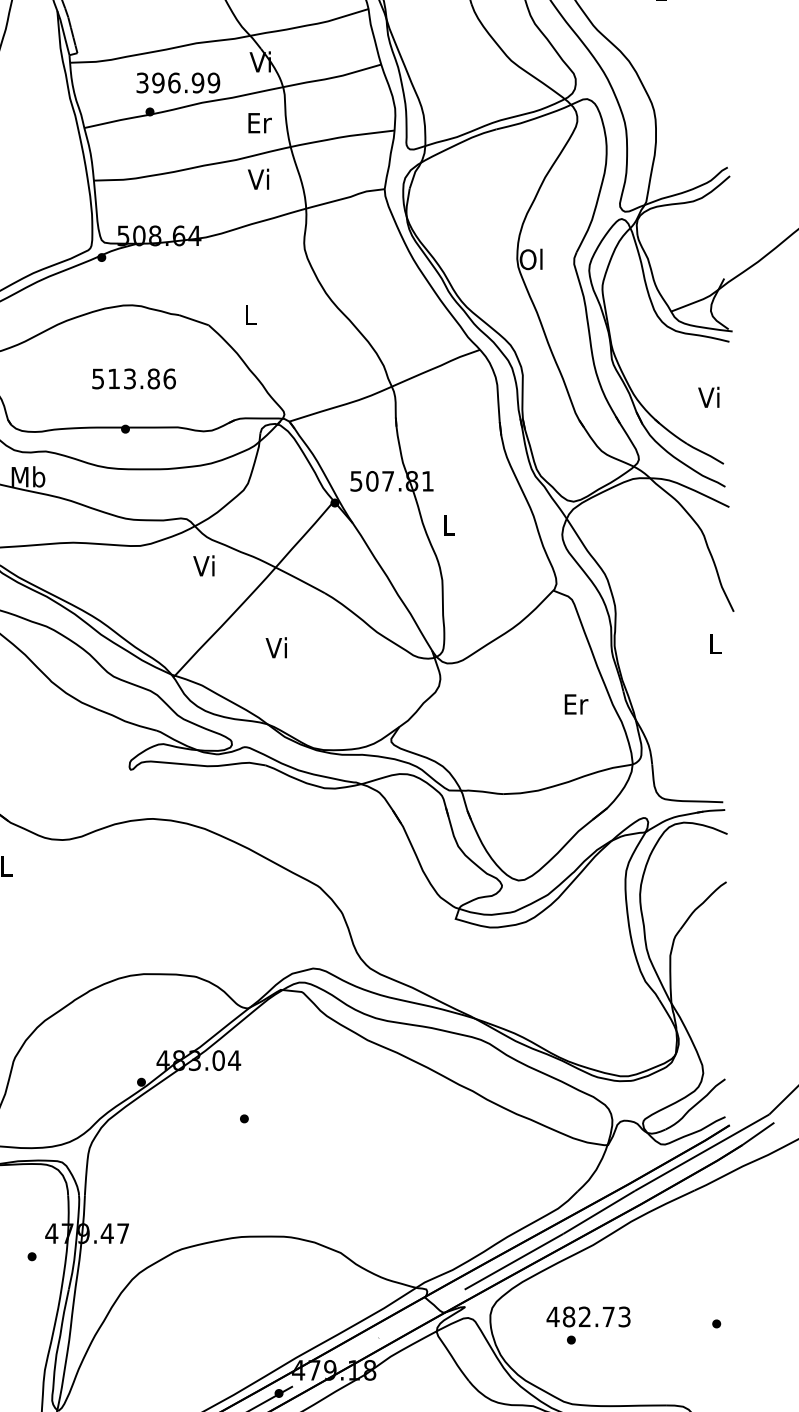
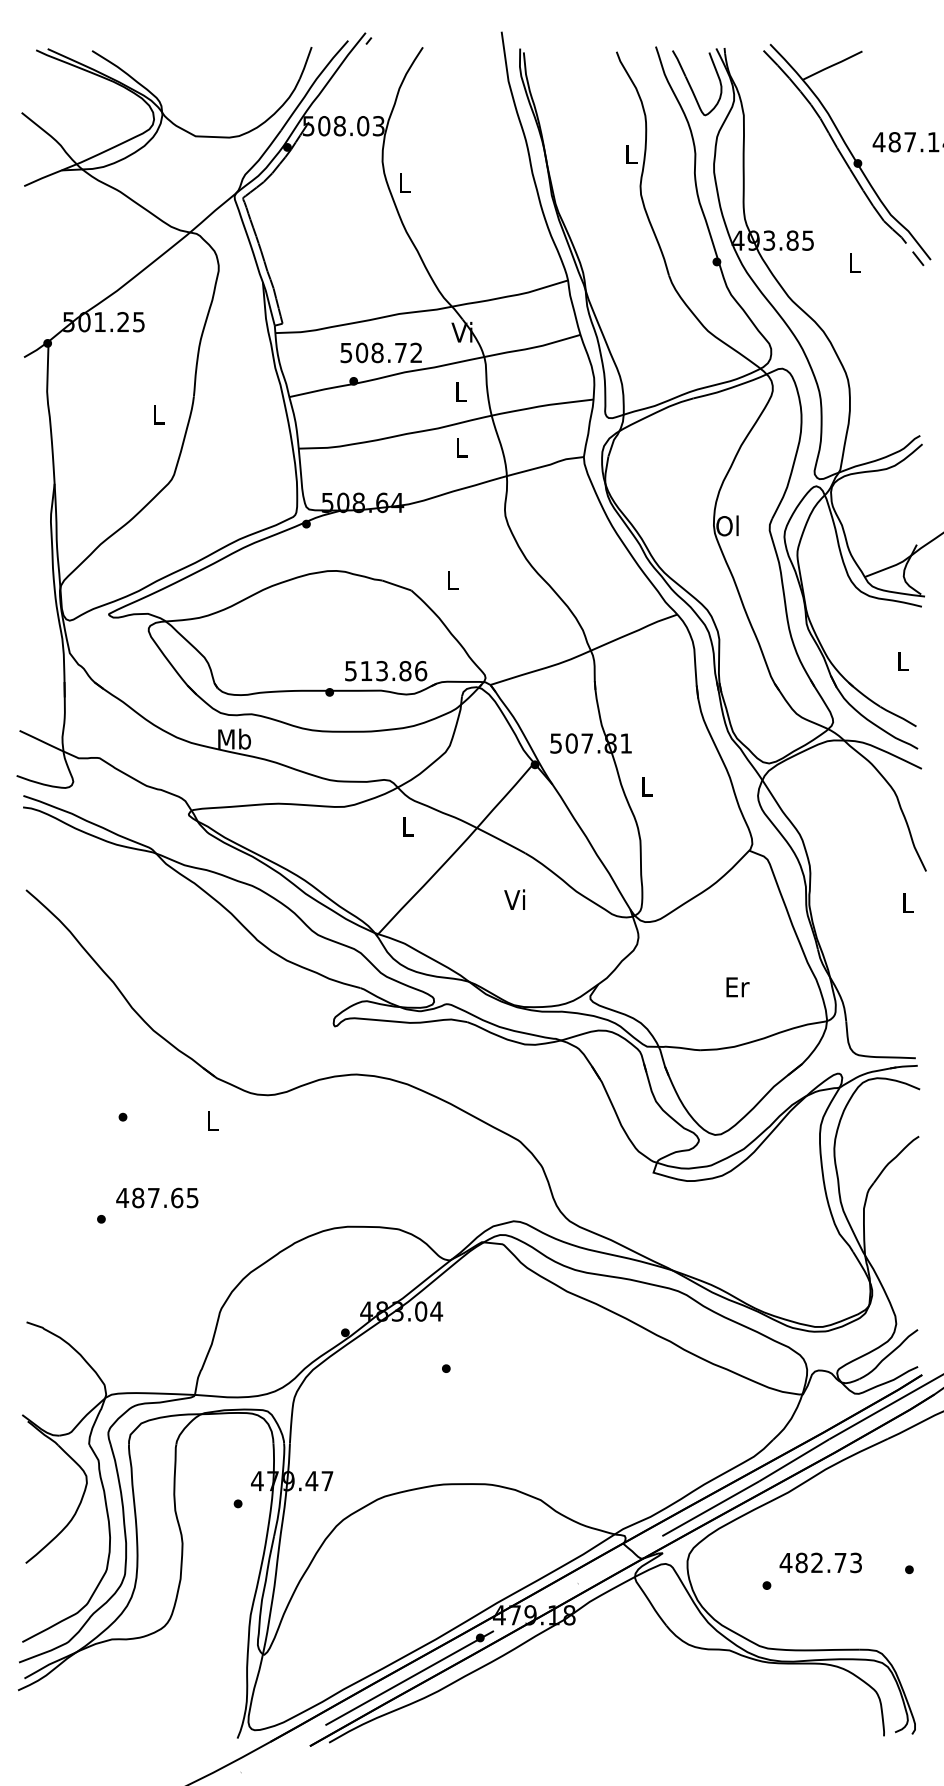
text: (178, 82) -> (381, 352), 396.99 -> 508.72
text: (259, 123) -> (461, 392), Er -> L
text: (257, 179) -> (459, 447), Vi -> L
text: (134, 379) -> (386, 671), moved
text: (708, 396) -> (901, 660), Vi -> L
text: (203, 565) -> (406, 826), Vi -> L
text: (276, 647) -> (514, 899), moved
text: (576, 704) -> (737, 987), moved
text: (588, 1316) -> (820, 1562), moved

